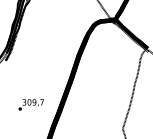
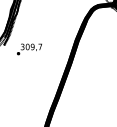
text: (30, 104) -> (28, 49), moved

